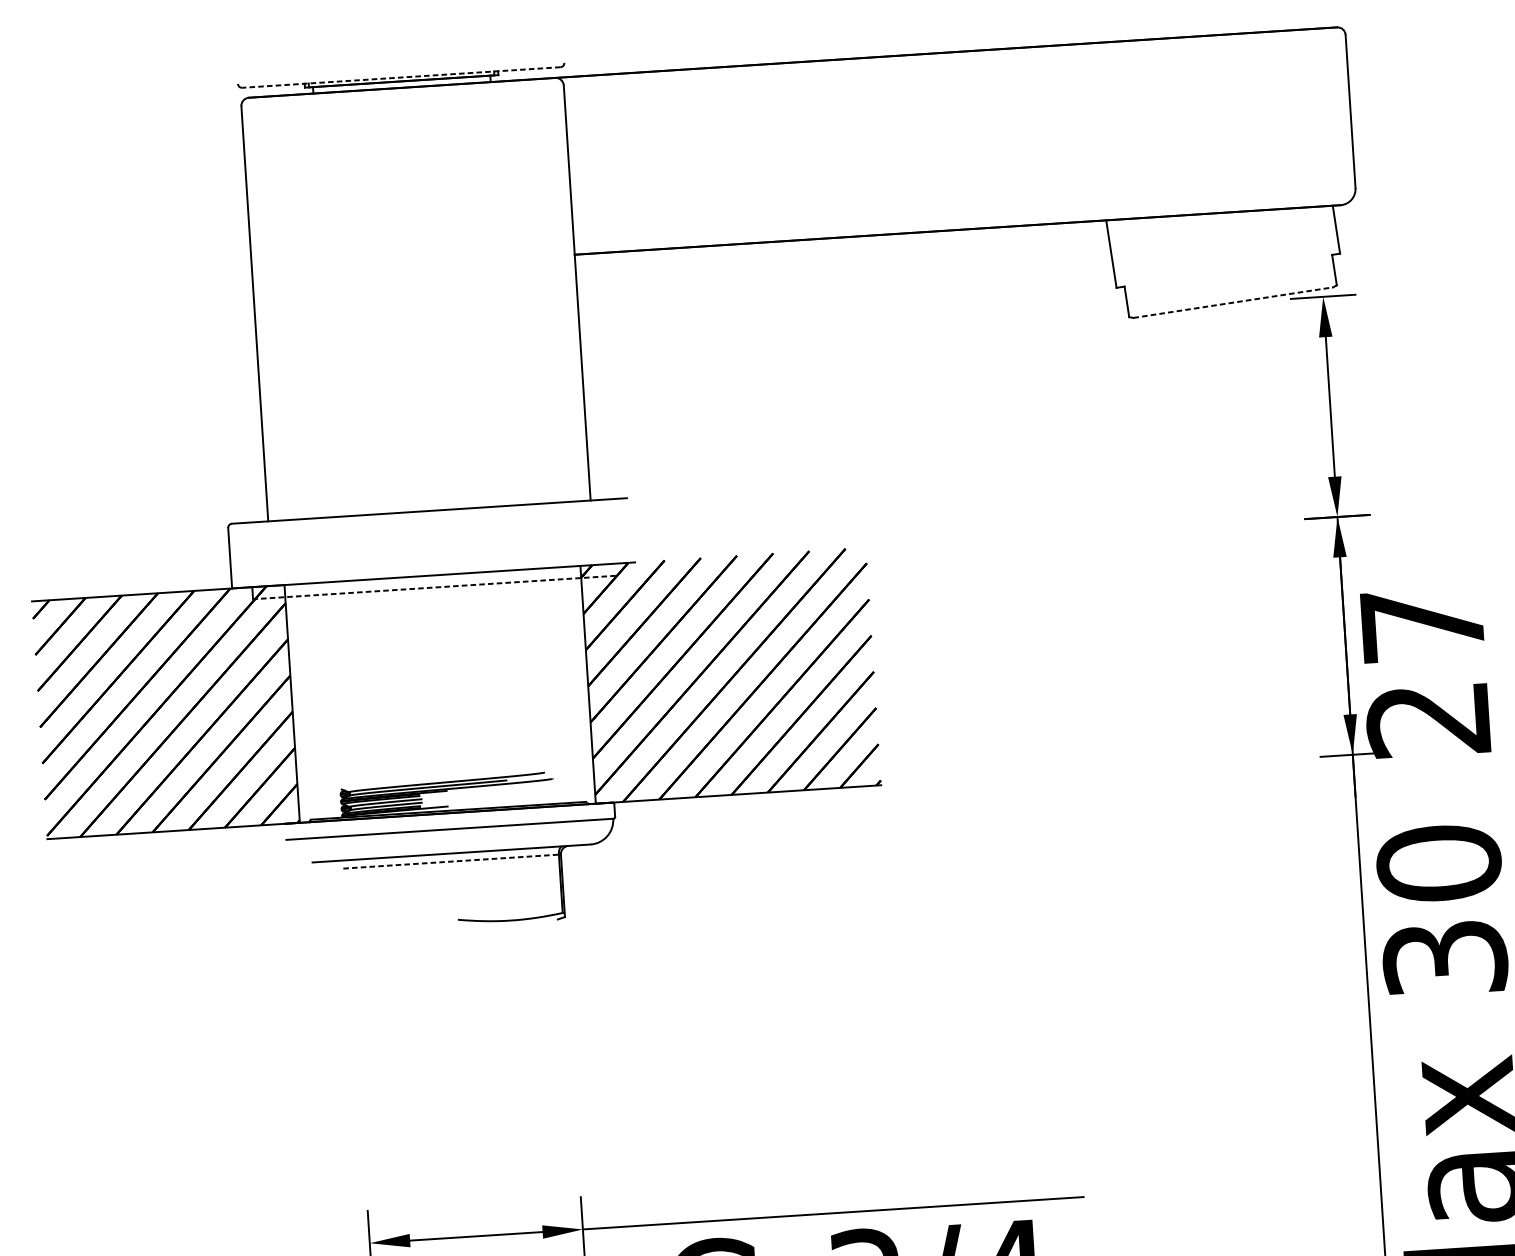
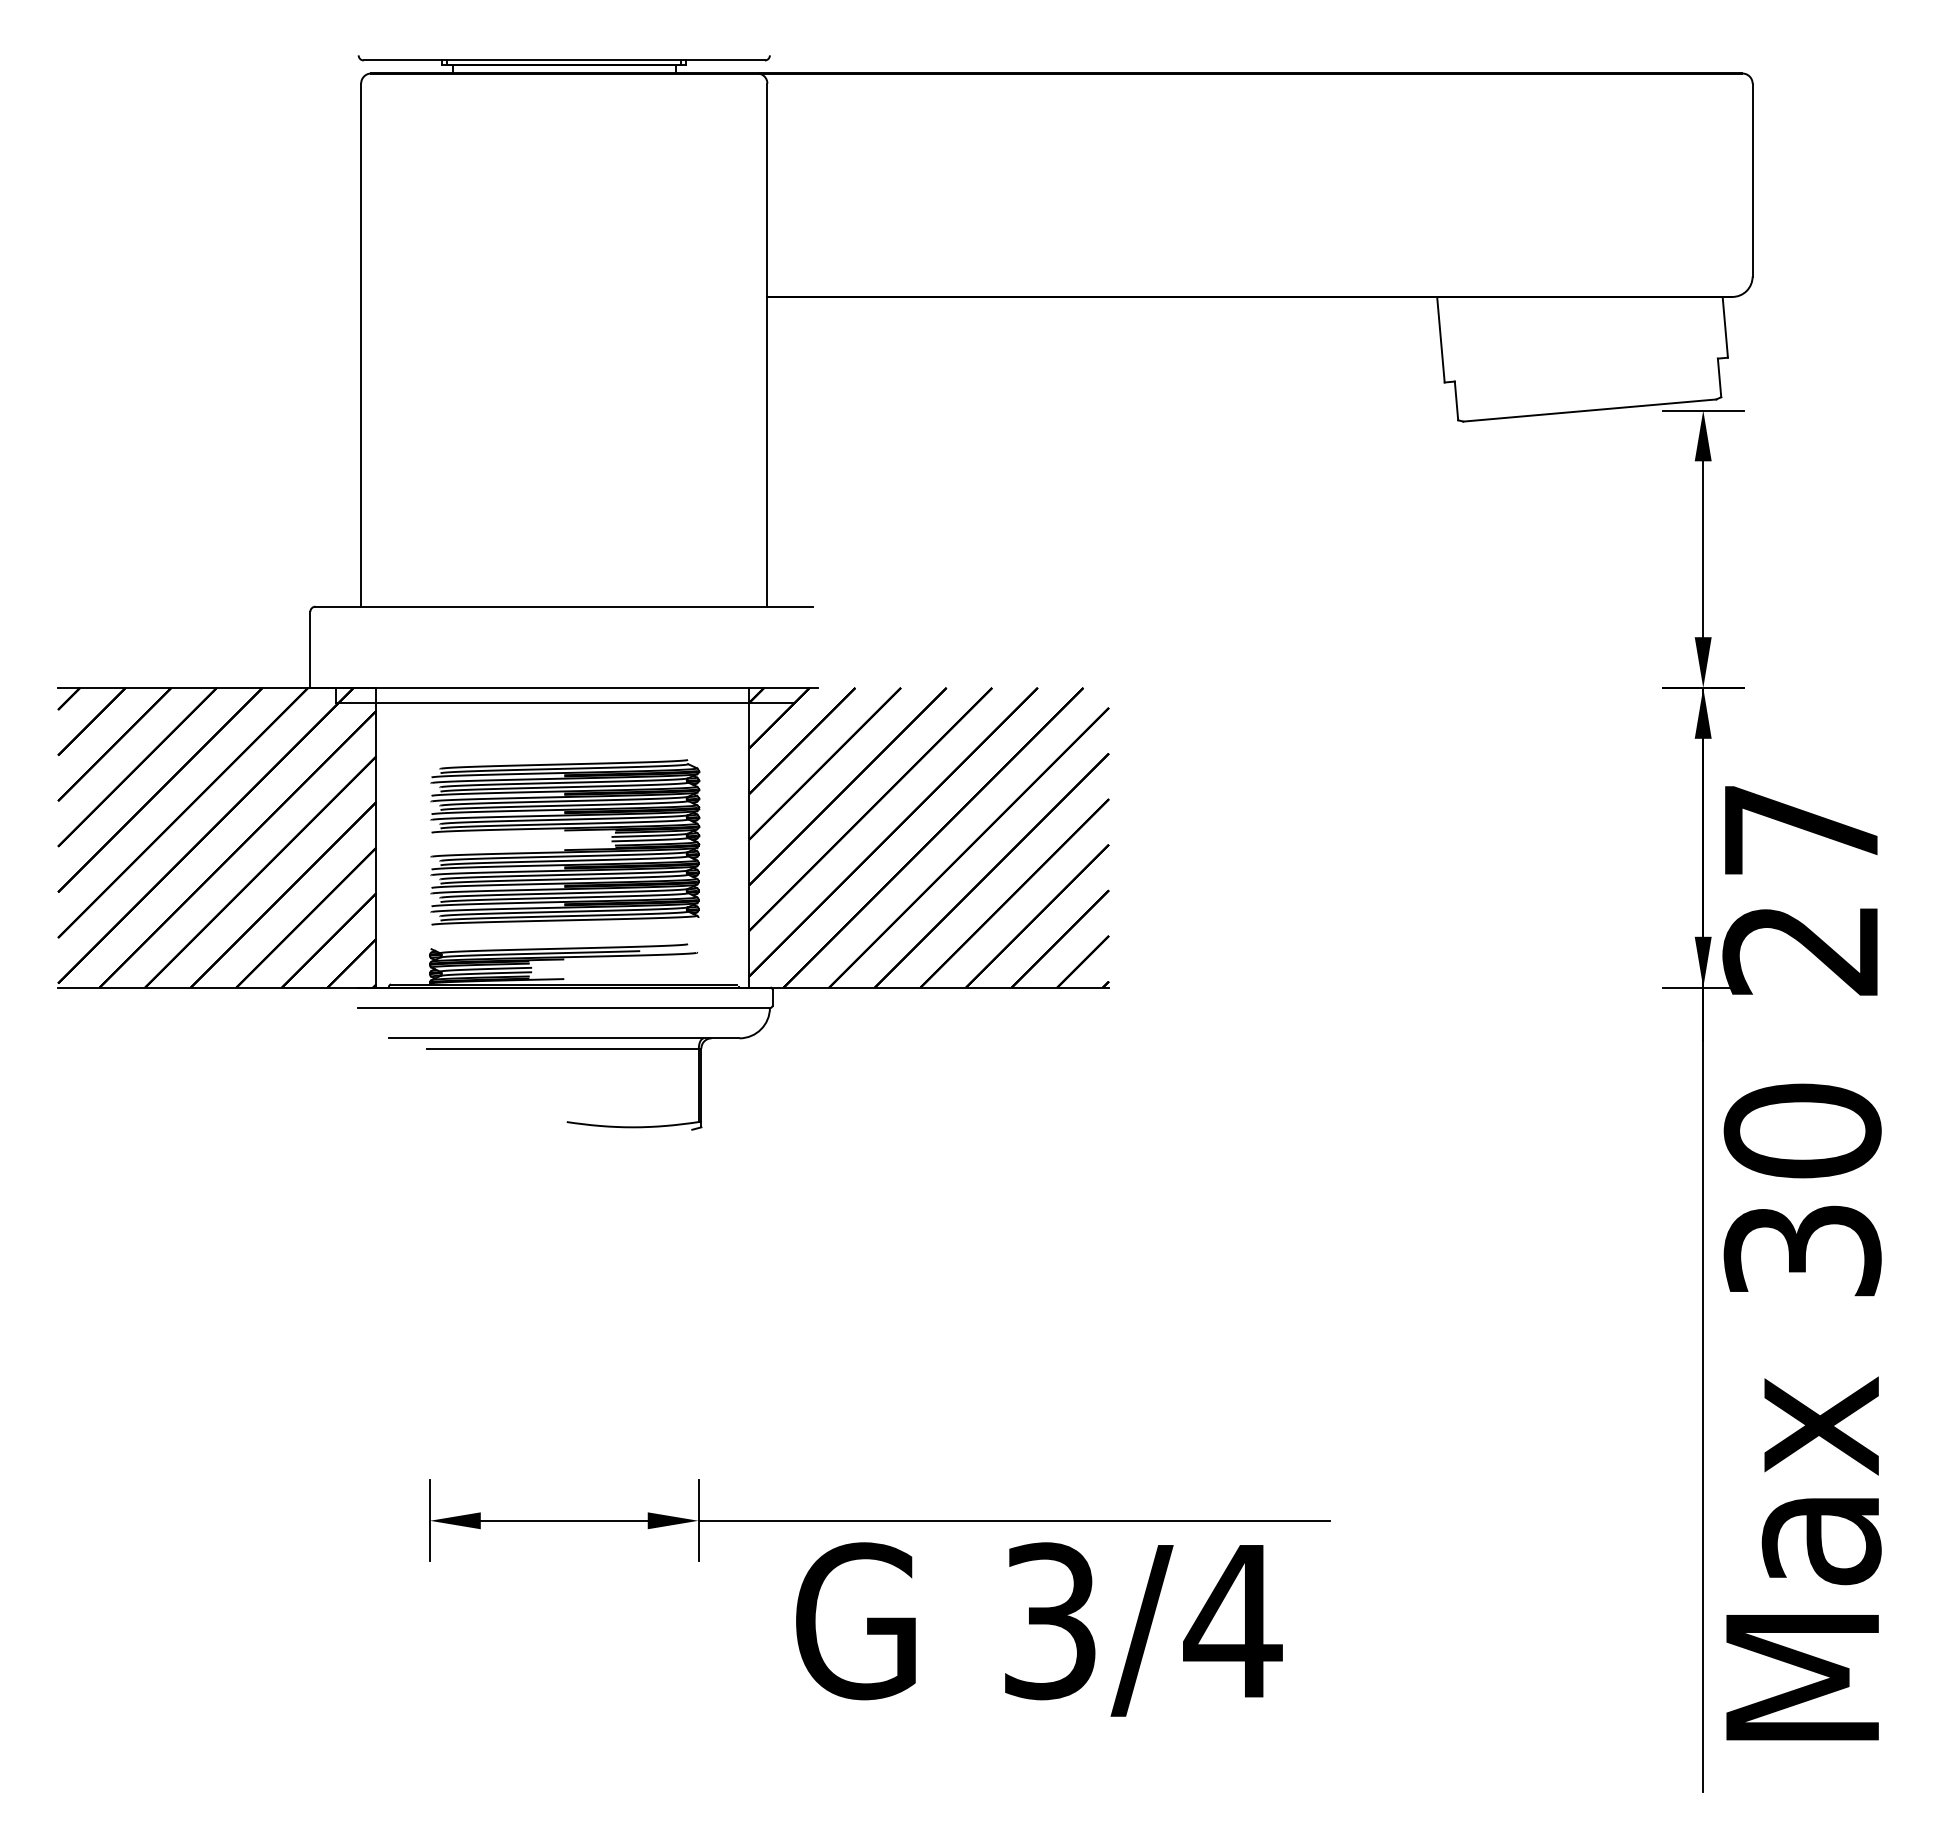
line: (401, 77) -> (564, 60), dashed -> solid
line: (1232, 302) -> (1589, 410), dashed -> solid
line: (434, 587) -> (564, 703), dashed -> solid
part: (442, 703) -> (565, 849), added
line: (452, 861) -> (564, 1048), dashed -> solid

